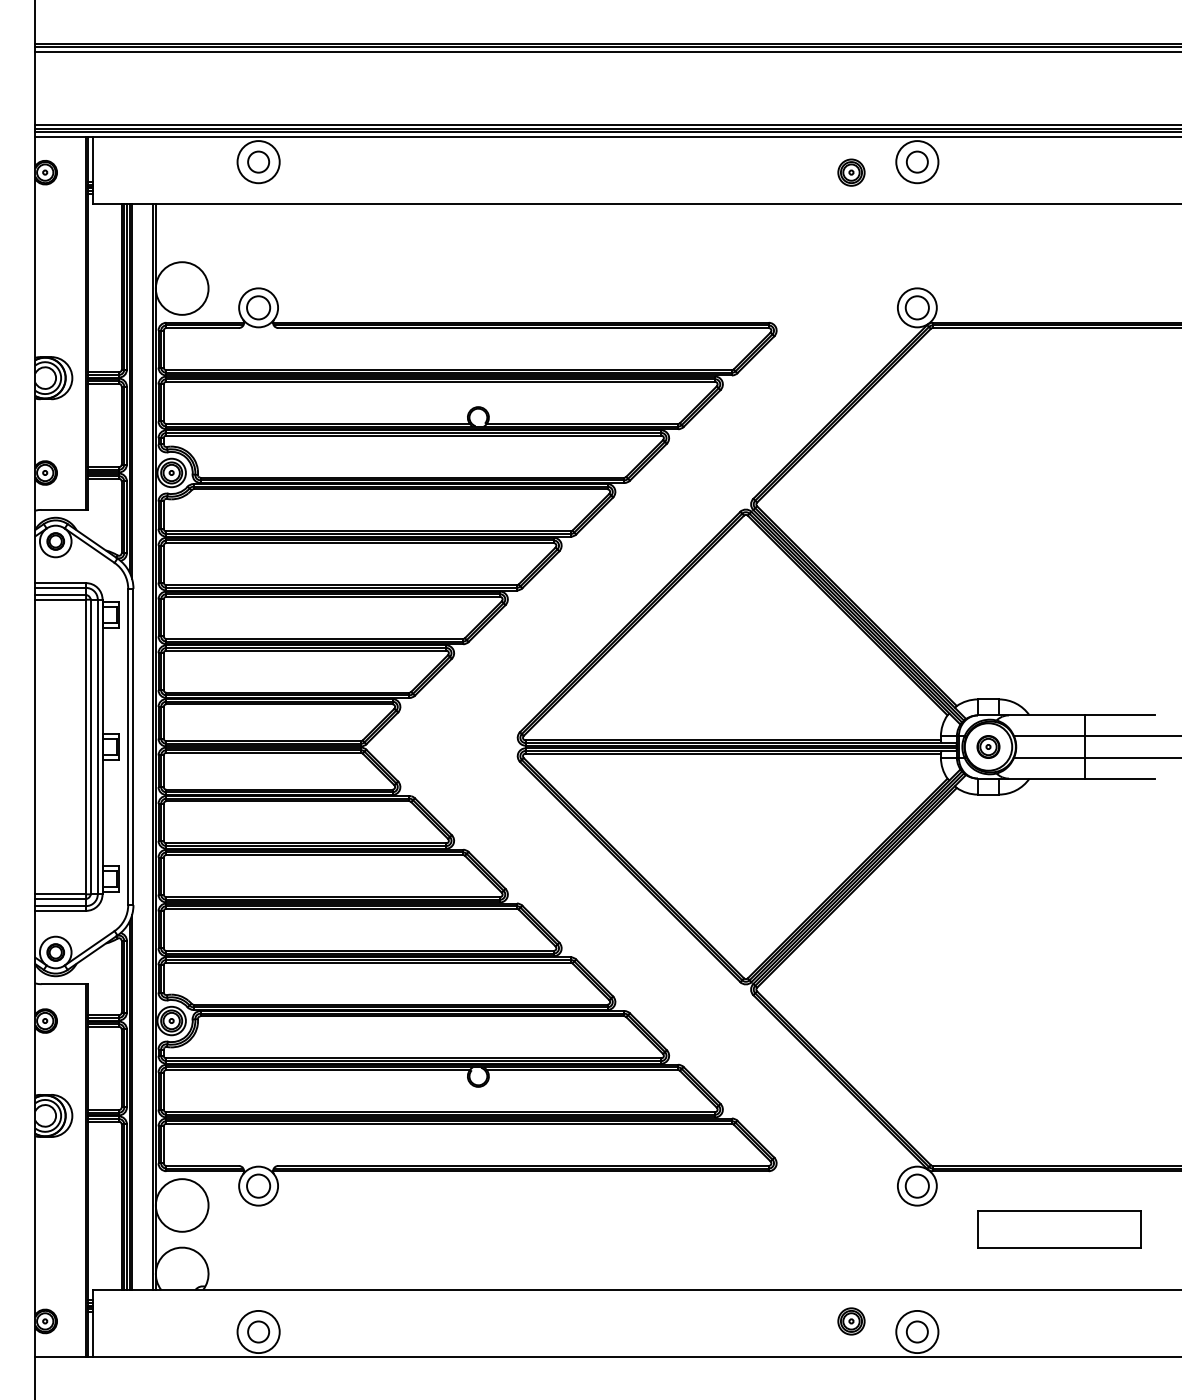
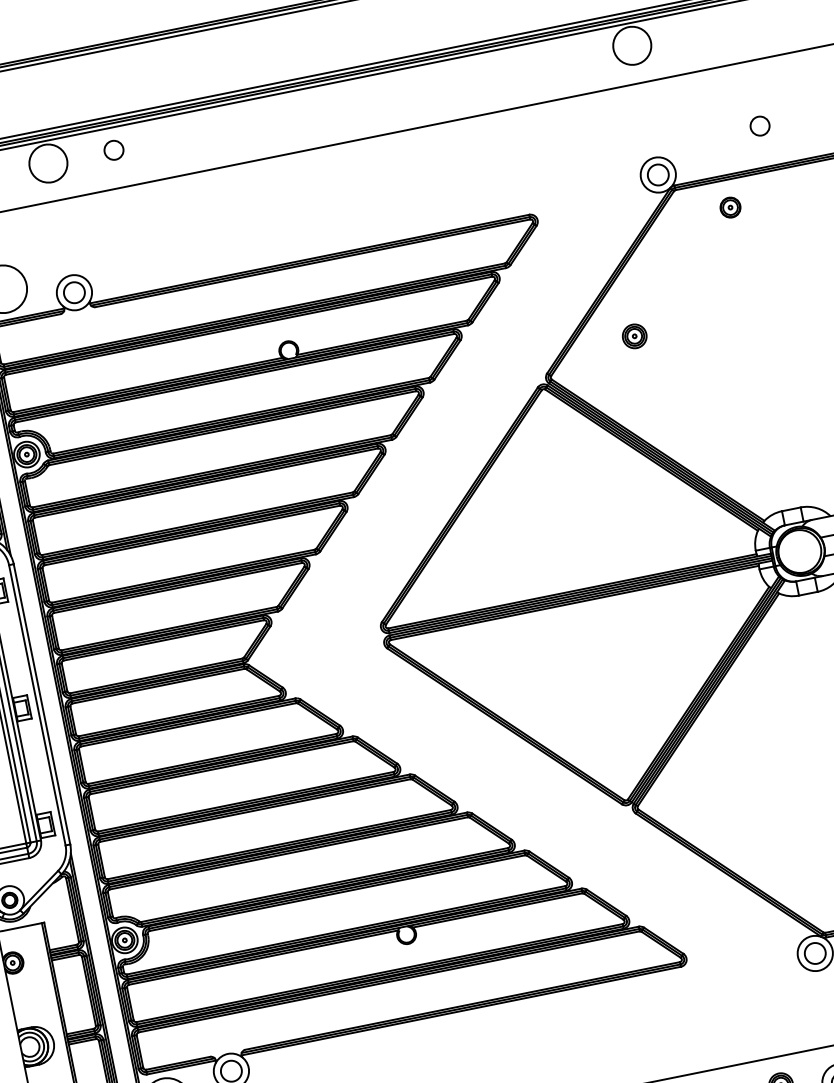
circle: (258, 161) -> (113, 149), moved
circle: (917, 161) -> (760, 125), moved
part: (851, 172) -> (634, 336), moved
part: (988, 746) -> (730, 207), moved

